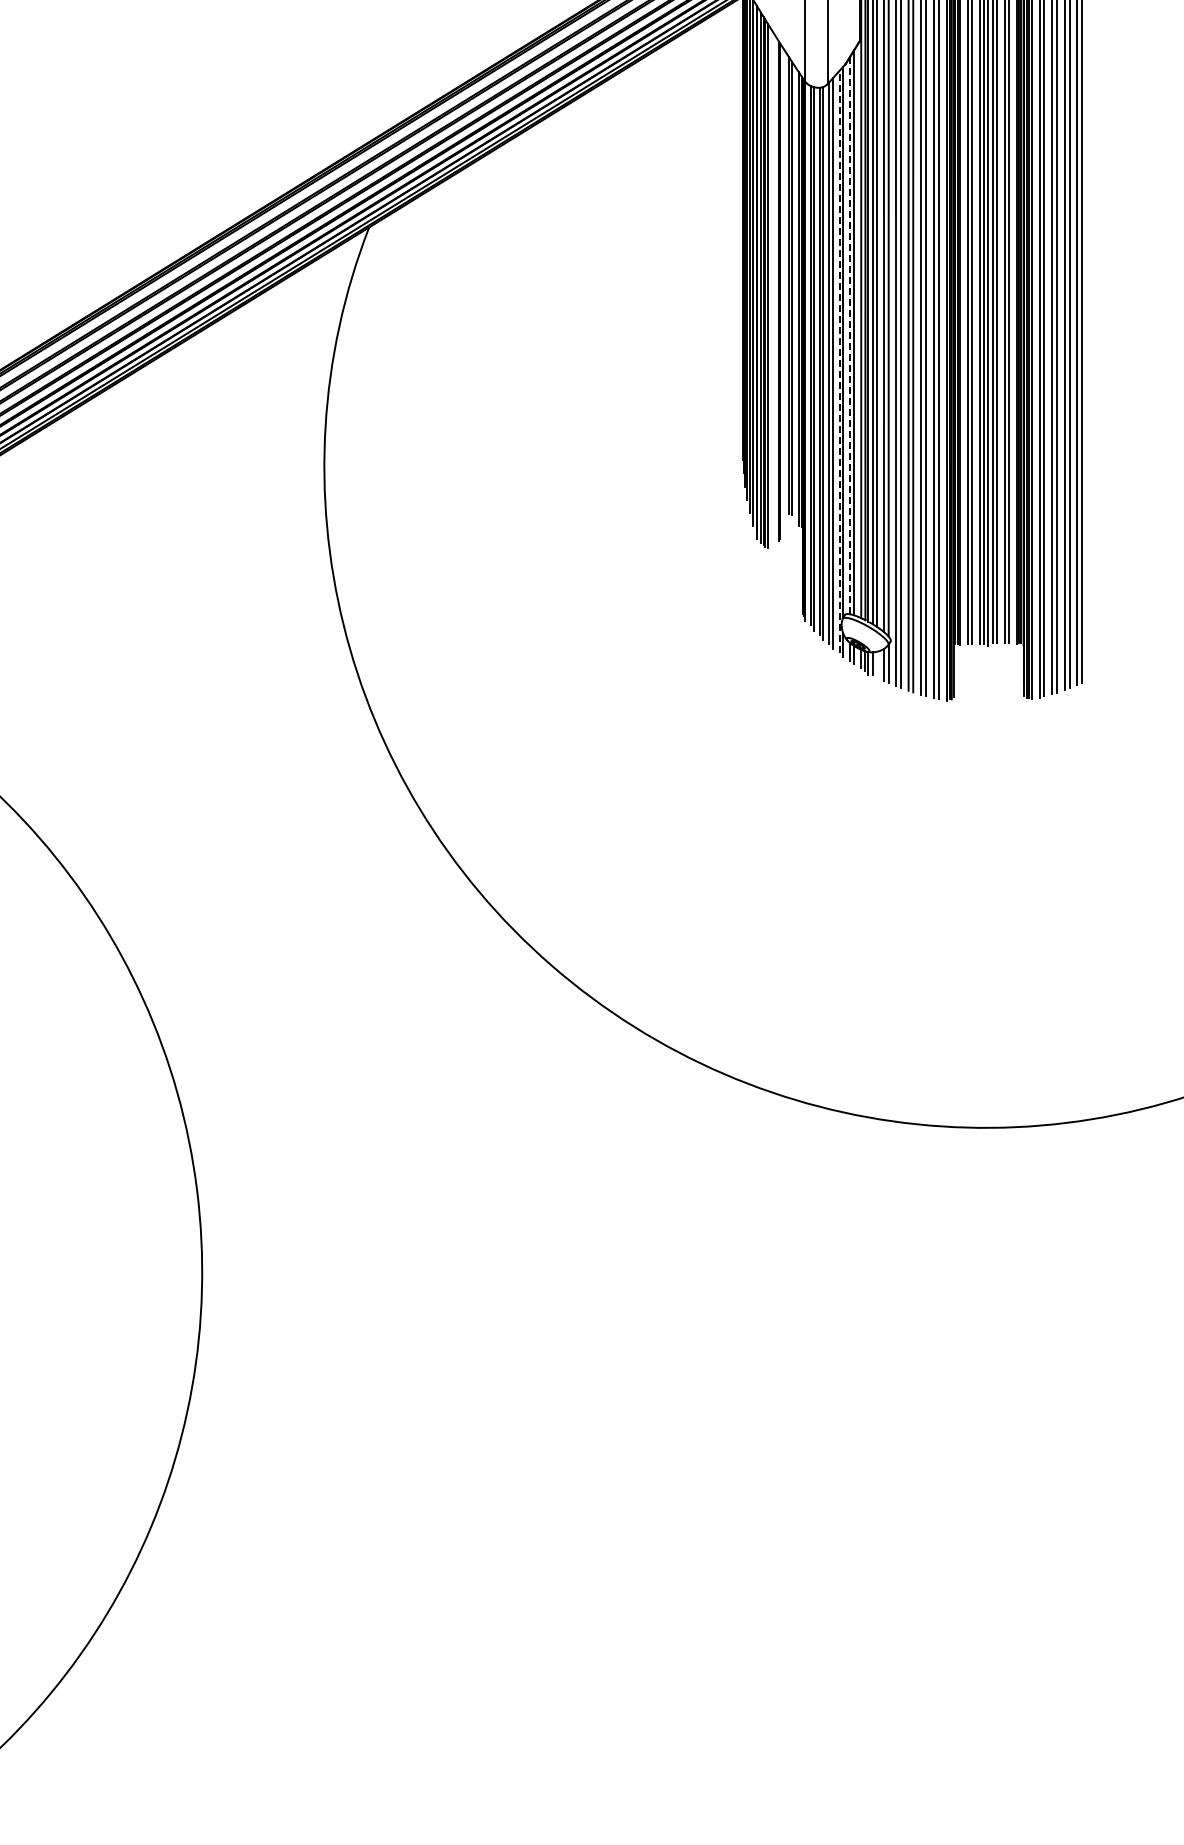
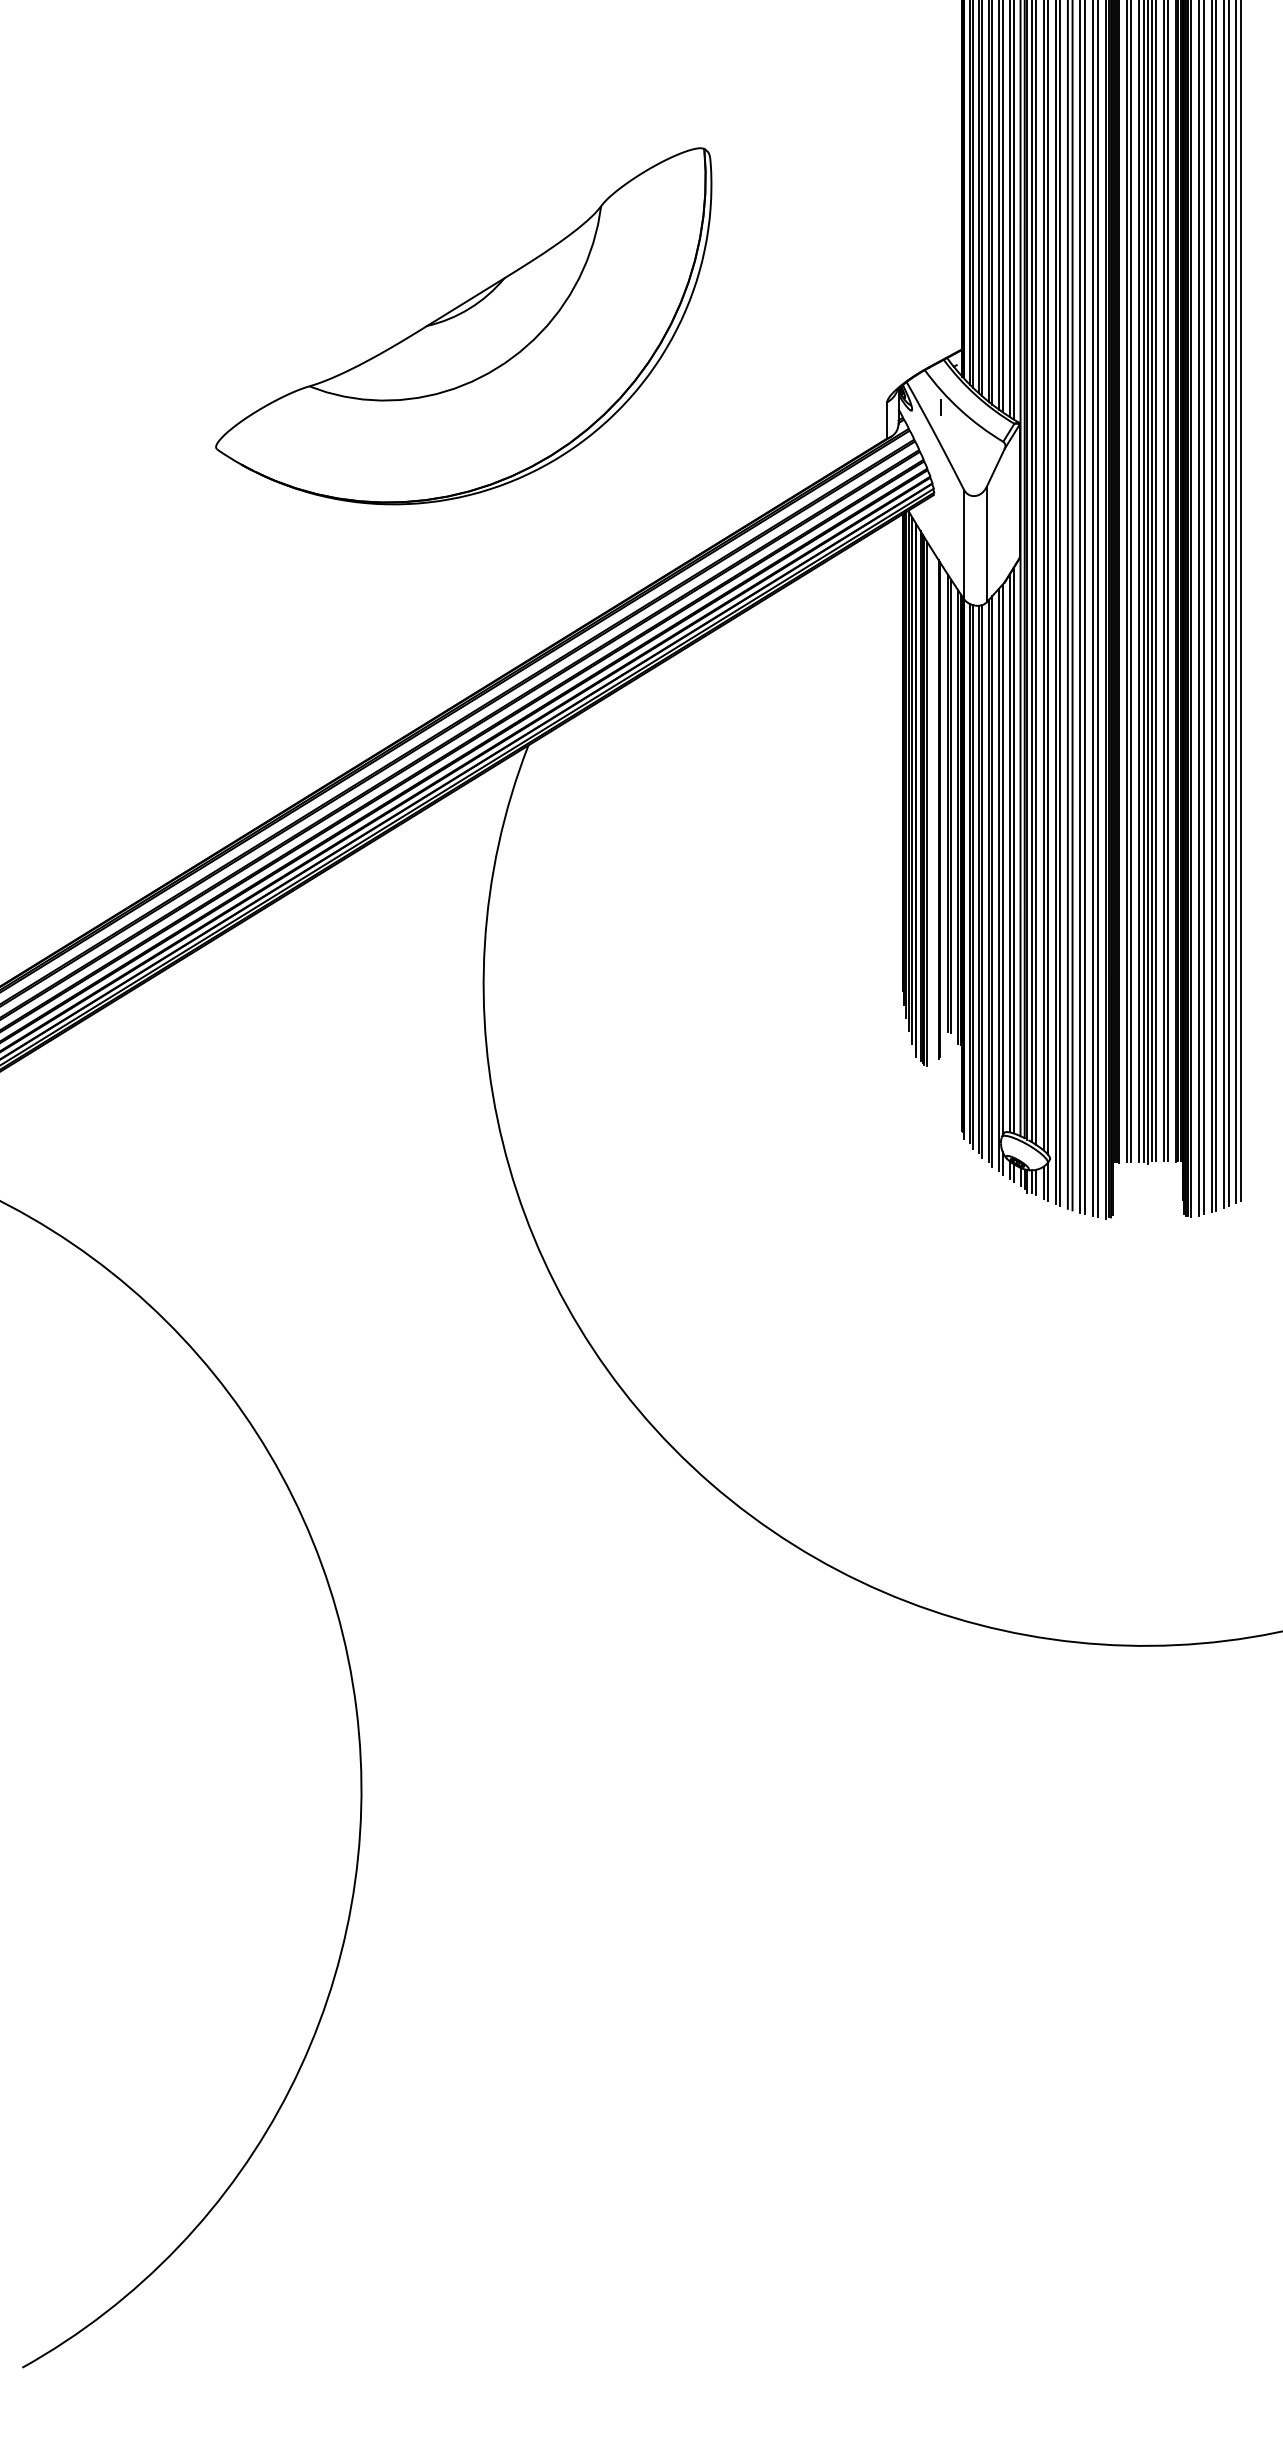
line: (850, 335) -> (1009, 853), dashed -> solid
line: (839, 361) -> (998, 879), dashed -> solid
line: (877, 664) -> (1036, 1182), added

